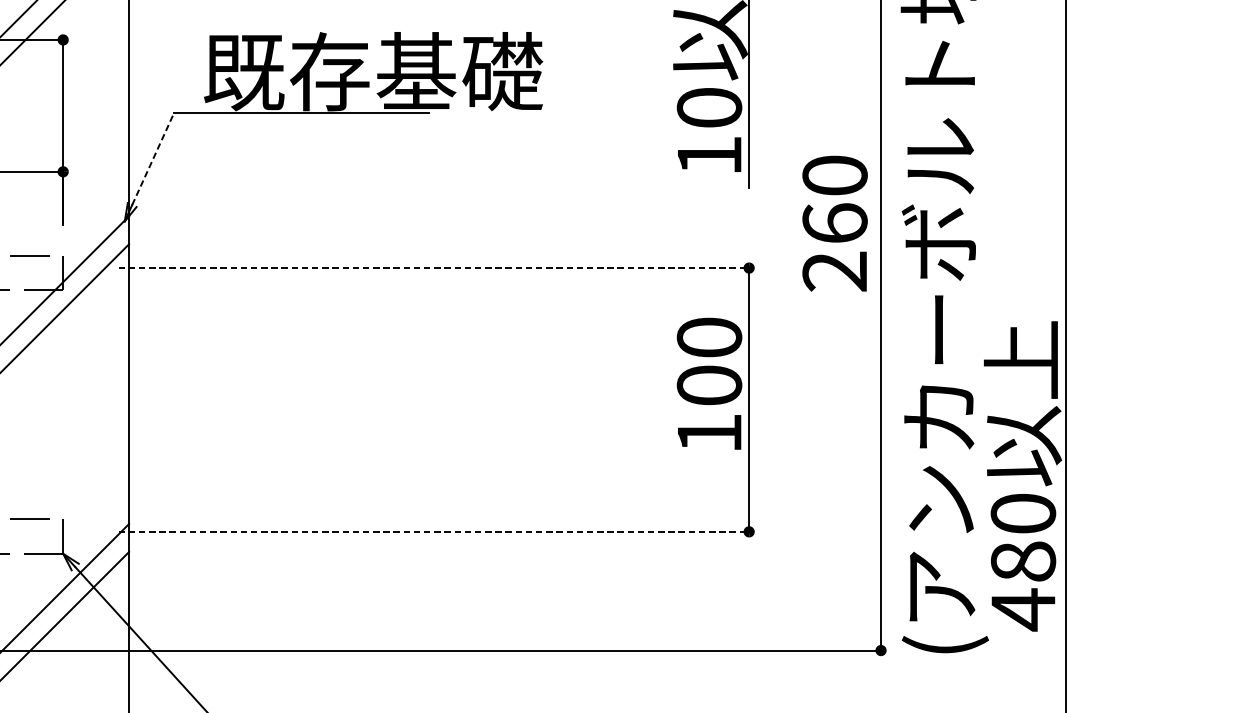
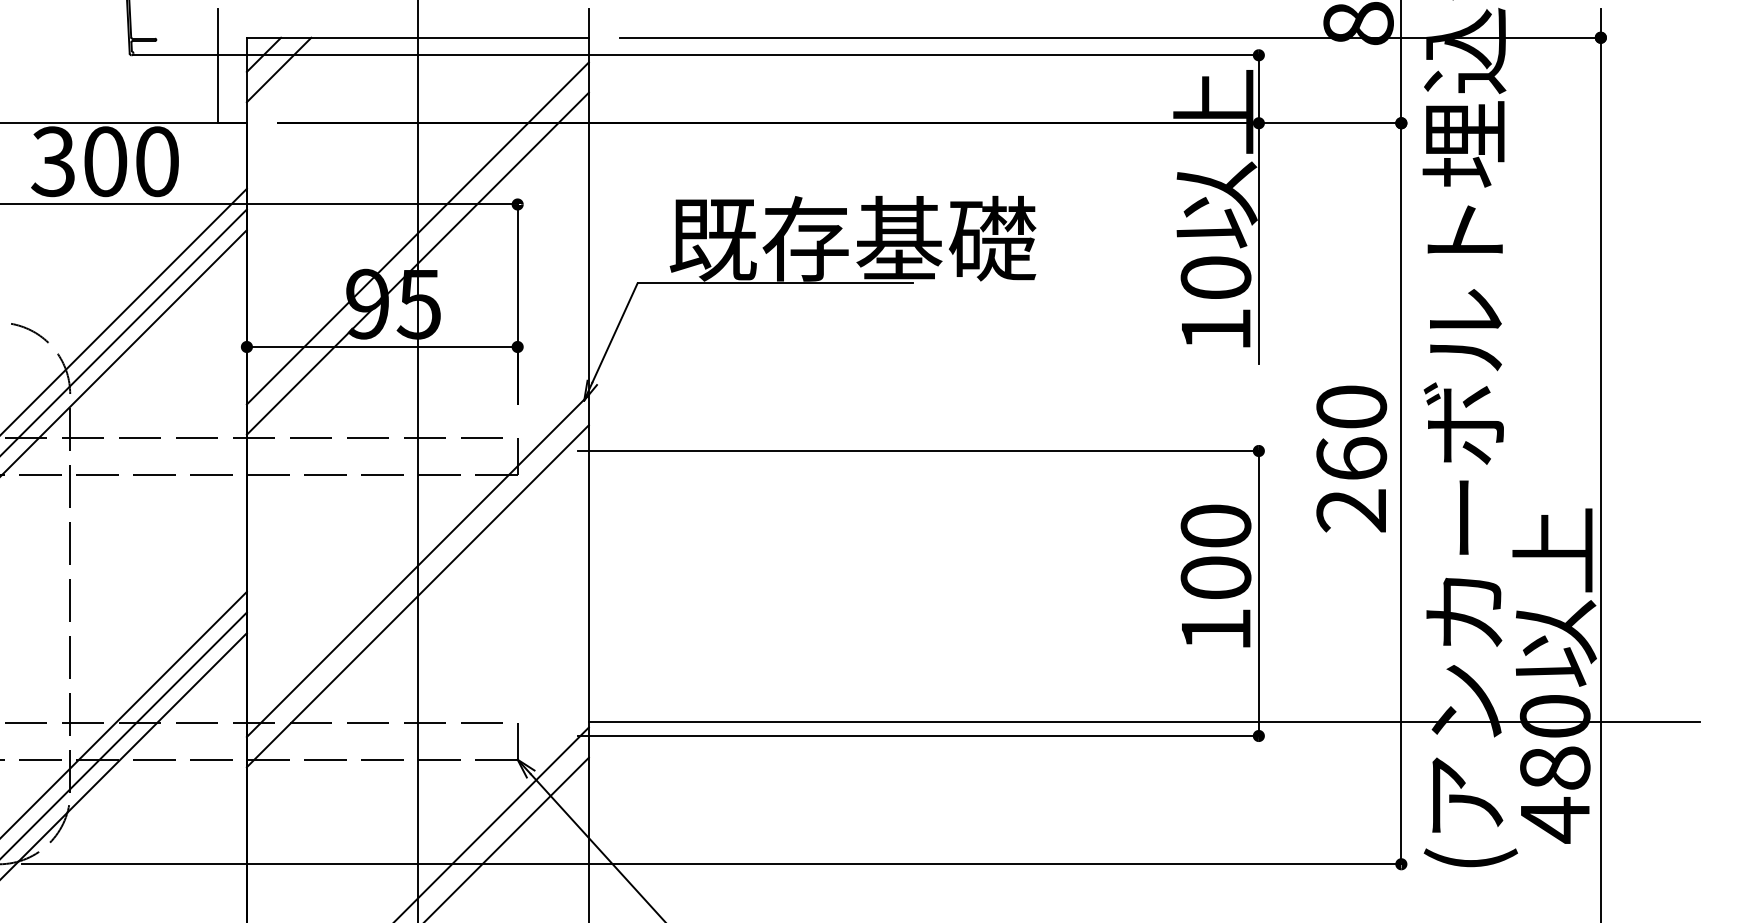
line: (152, 159) -> (614, 333), dashed -> solid
text: (834, 223) -> (1351, 458), moved
line: (436, 268) -> (920, 451), dashed -> solid
line: (643, 518) -> (1144, 721), added
line: (436, 532) -> (920, 736), dashed -> solid

